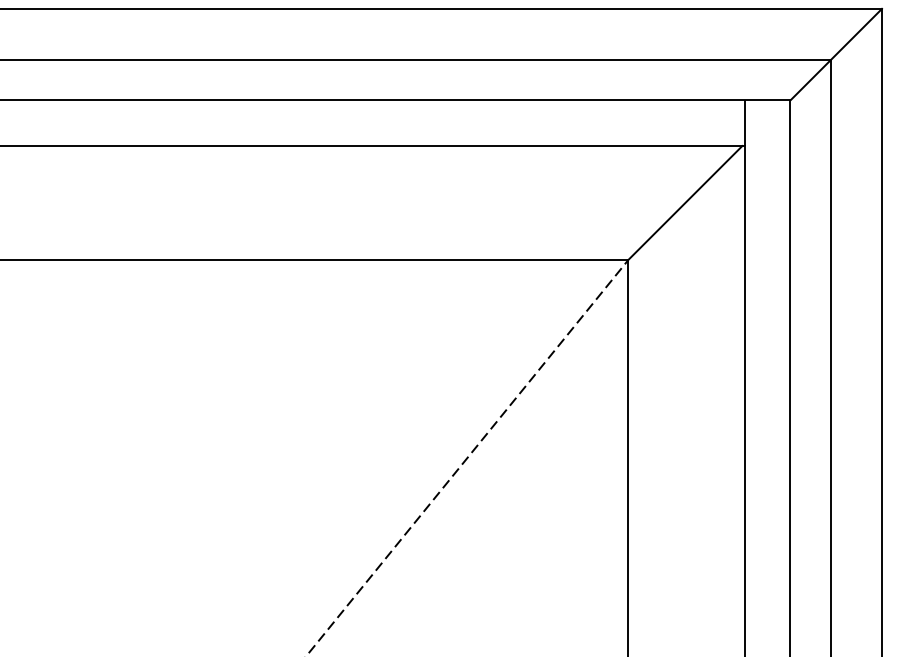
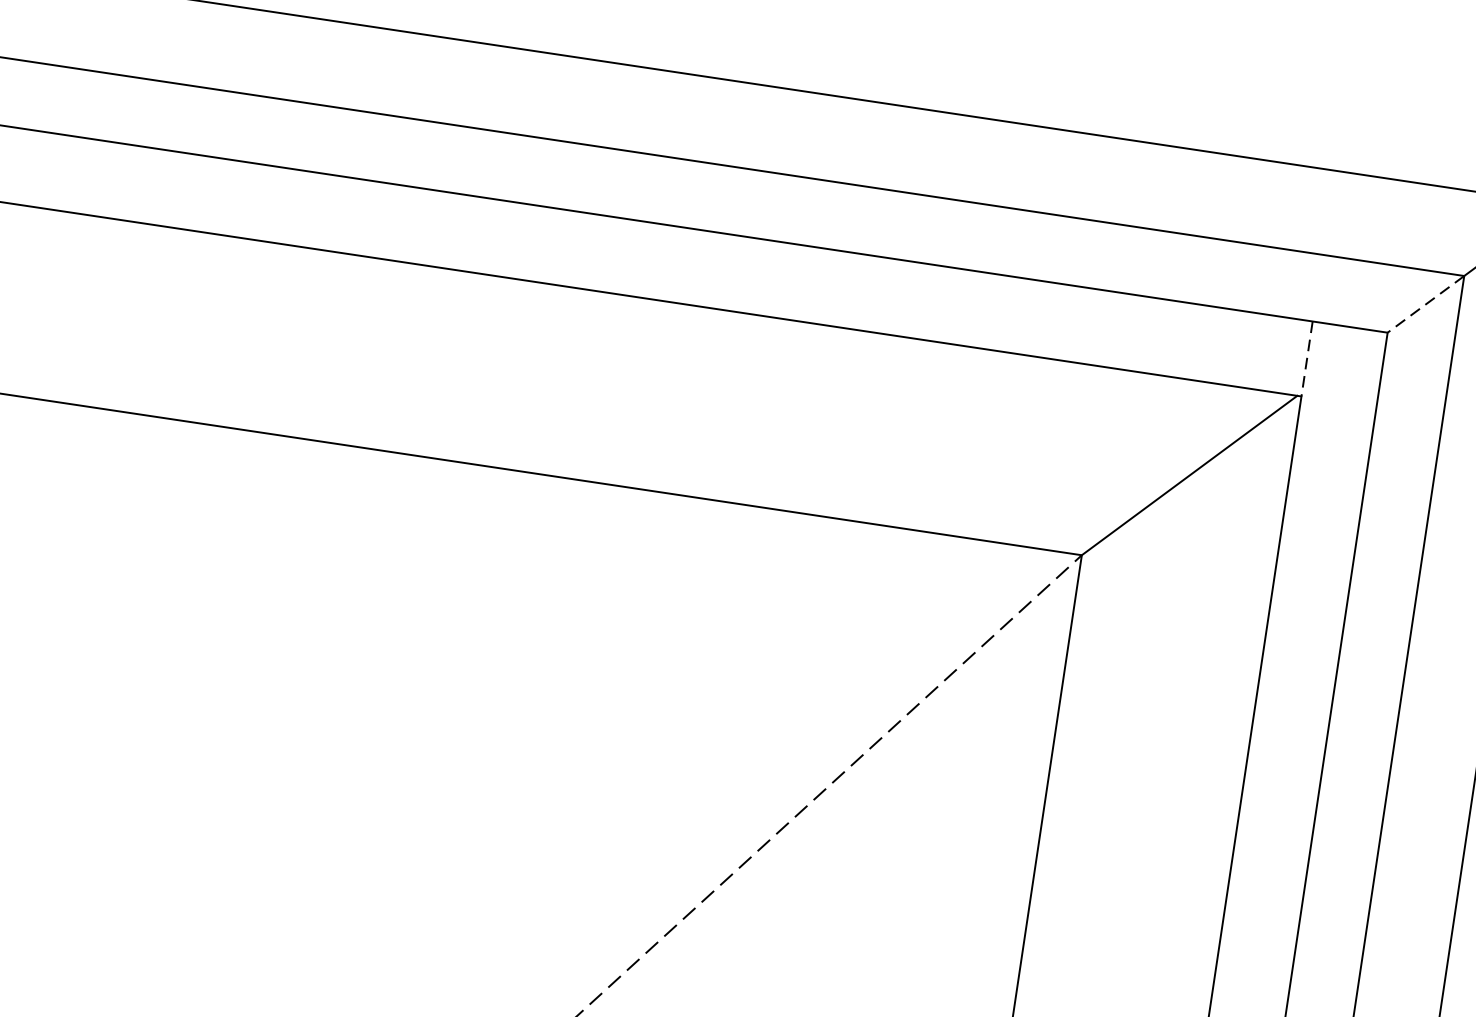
line: (810, 80) -> (1425, 304), solid -> dashed
line: (744, 123) -> (1306, 359), solid -> dashed

